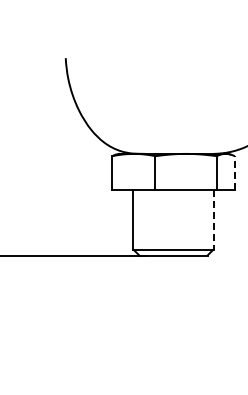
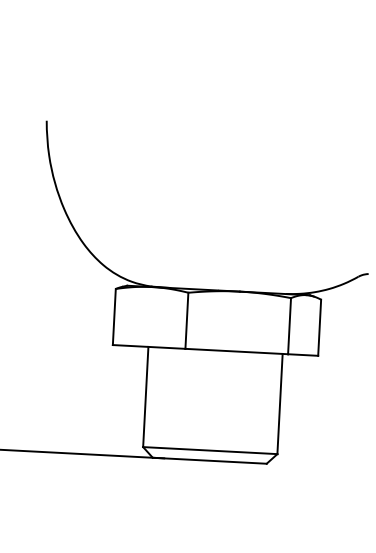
line: (234, 172) -> (319, 327), dashed -> solid
line: (213, 219) -> (279, 403), dashed -> solid

